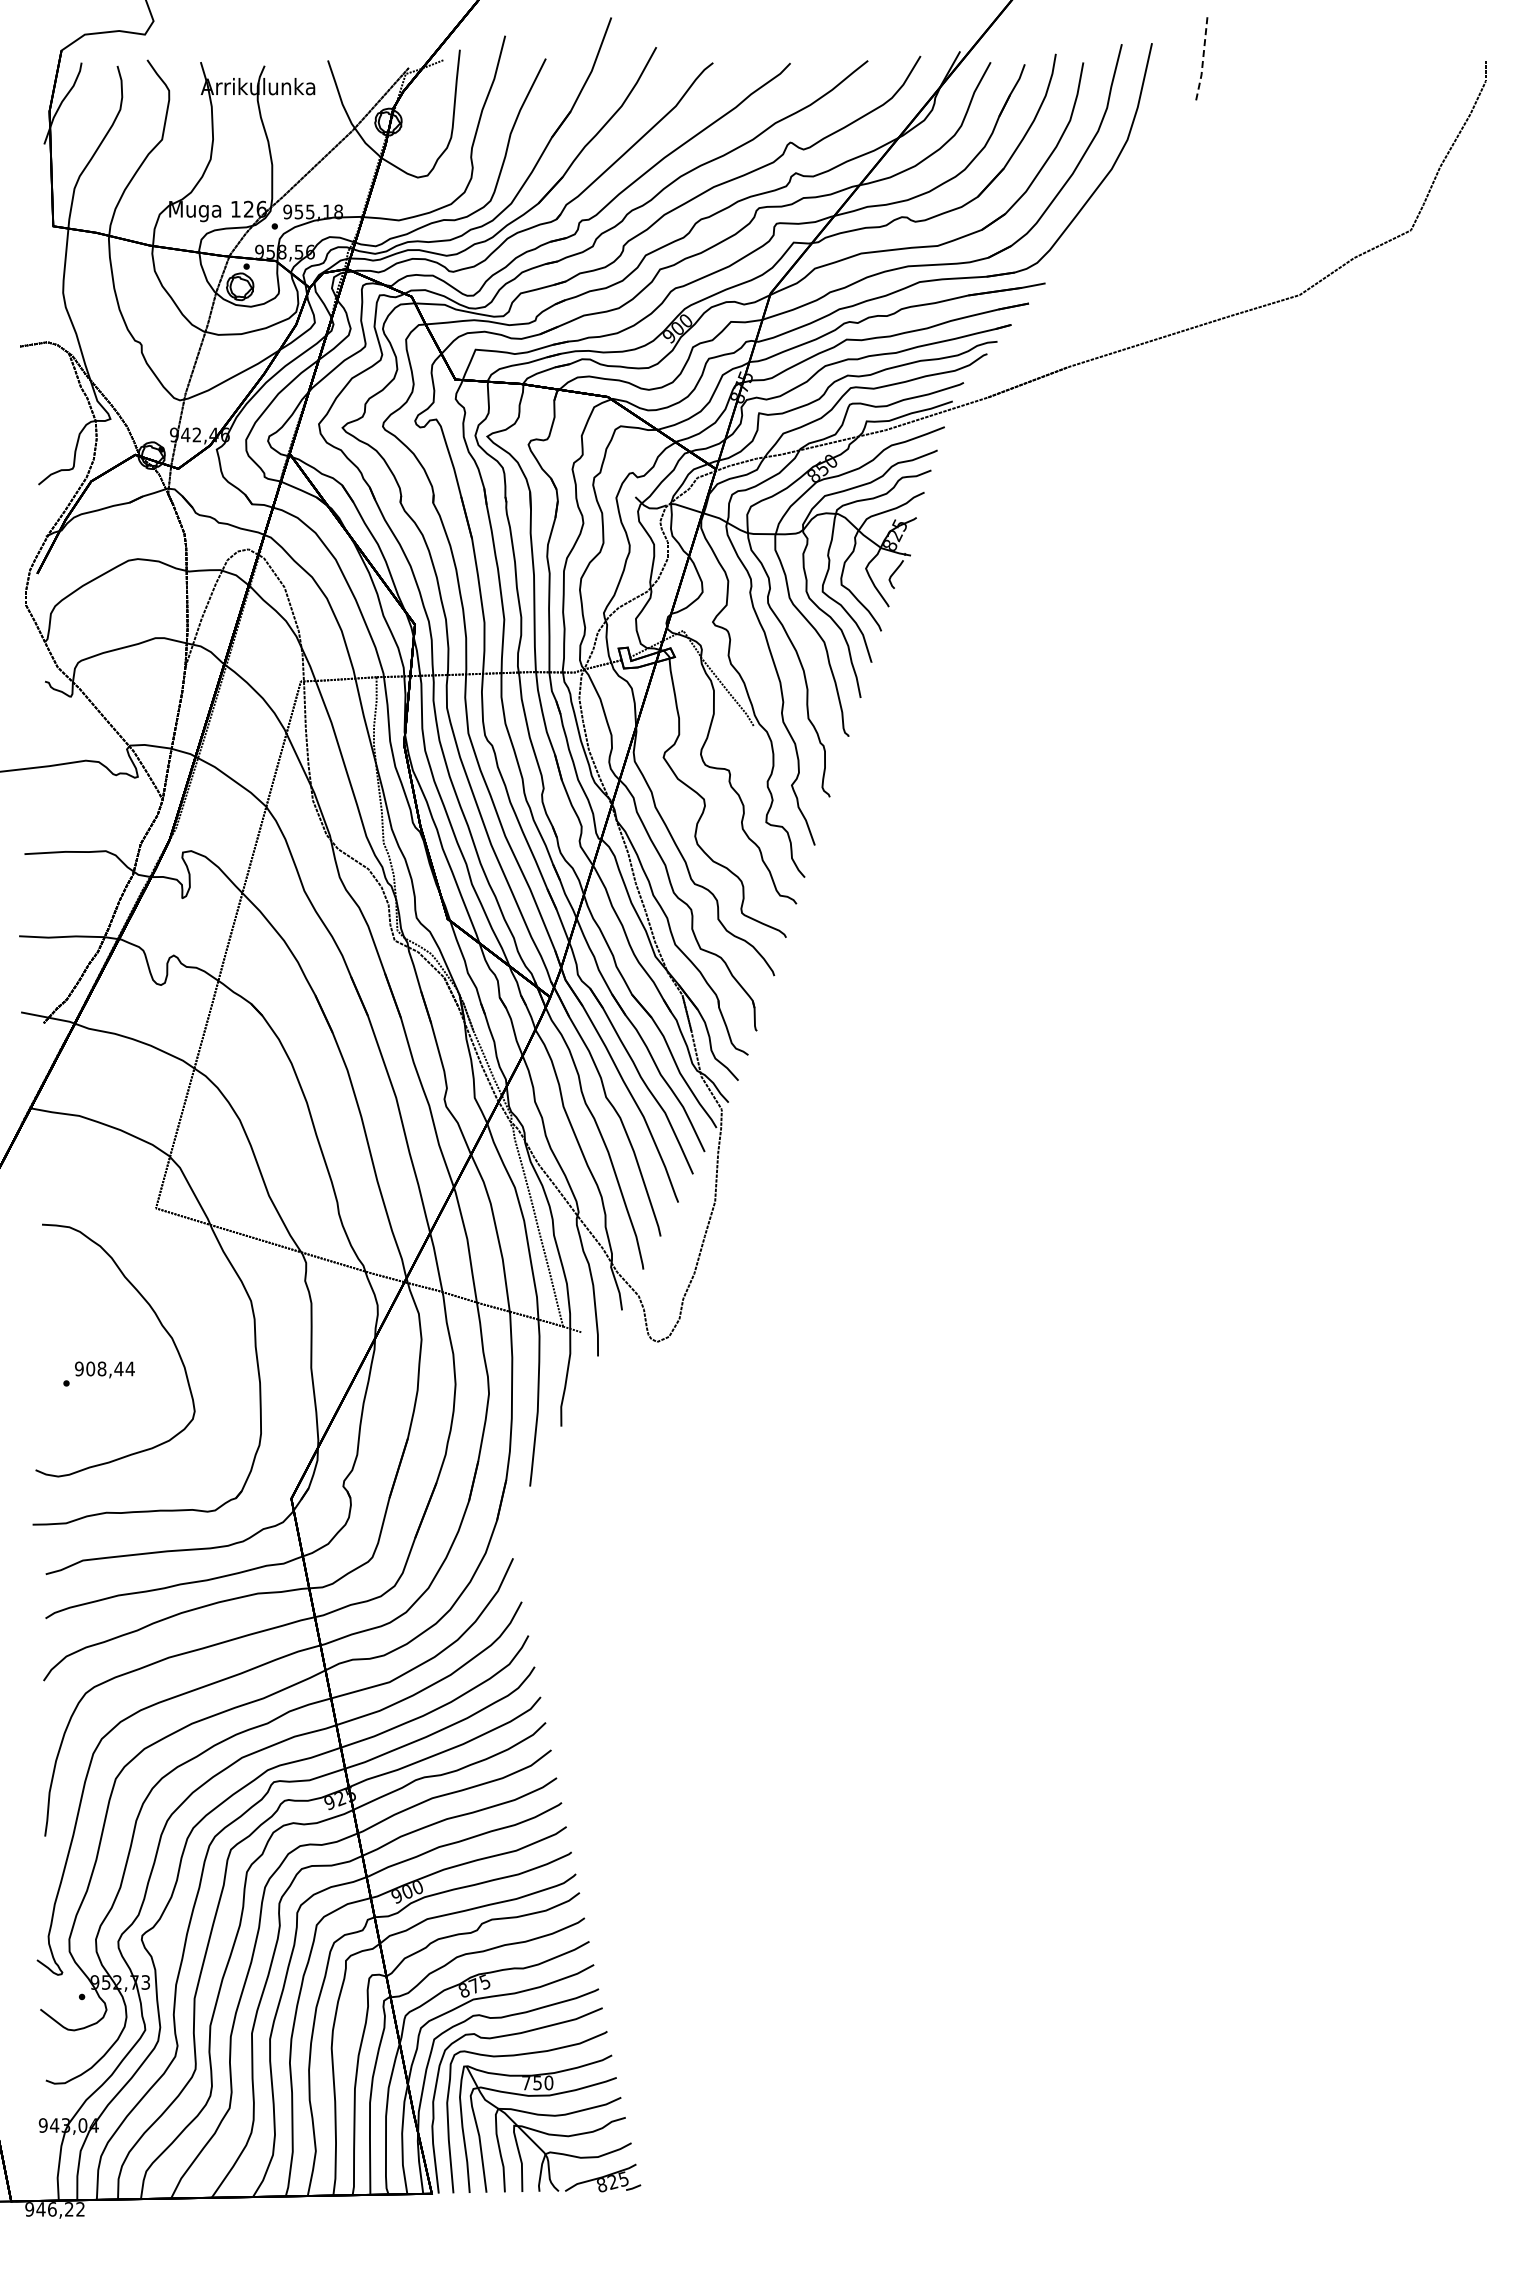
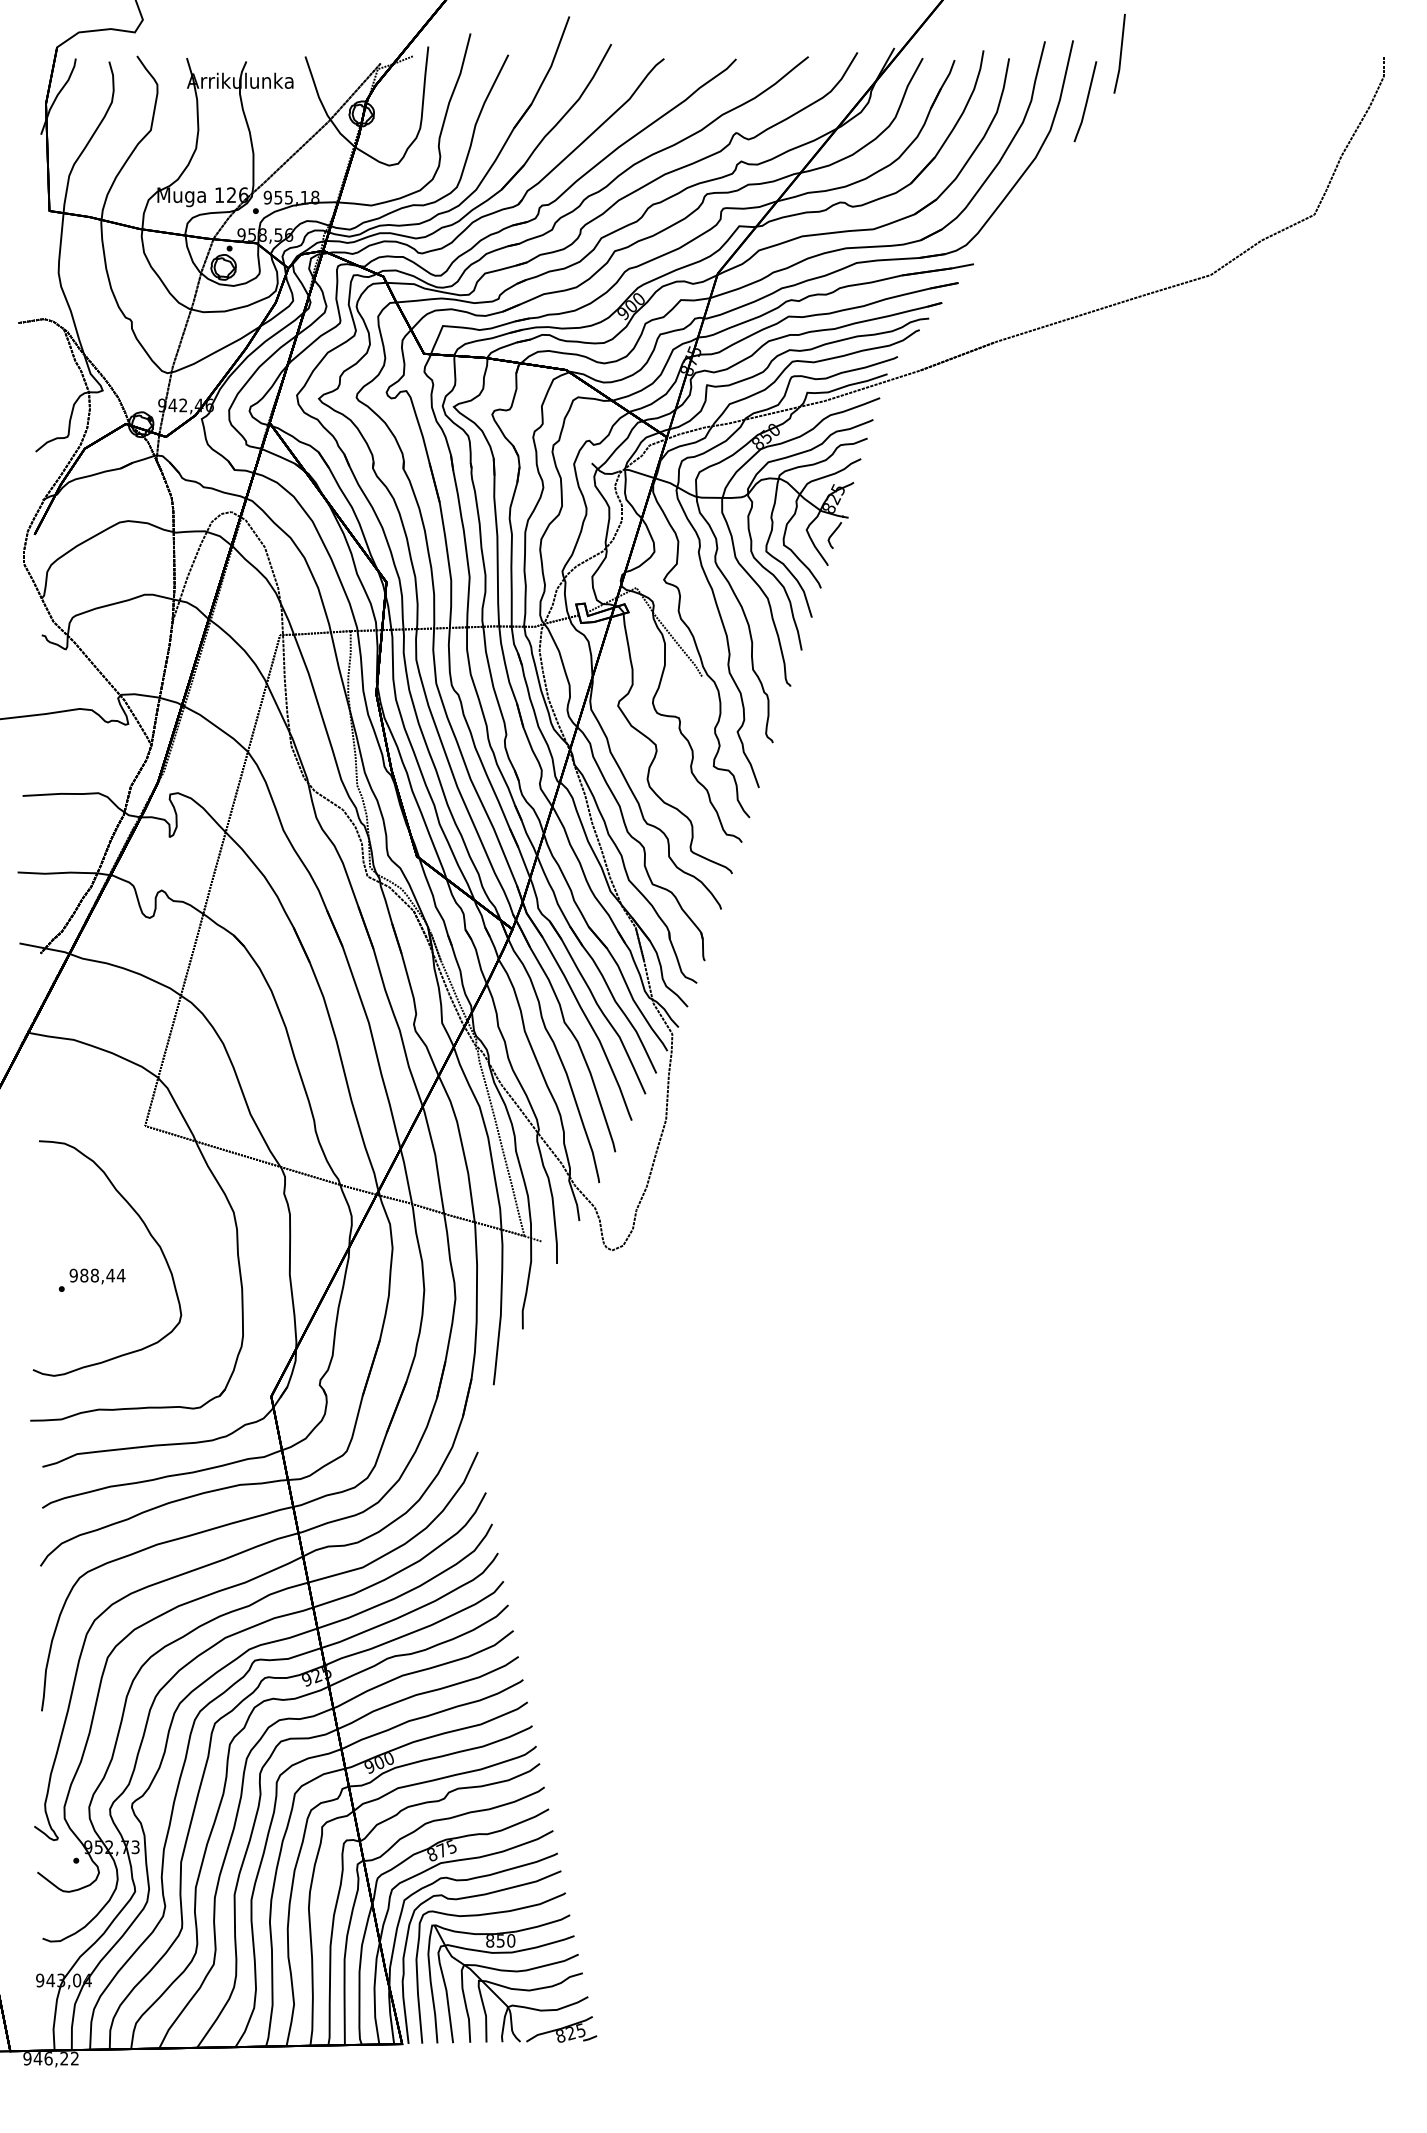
line: (1203, 58) -> (1121, 54), dashed -> solid
line: (1165, 108) -> (1085, 101), added
text: (90, 1368) -> (84, 1275), 908,44 -> 988,44
text: (526, 2083) -> (490, 1941), 750 -> 850

